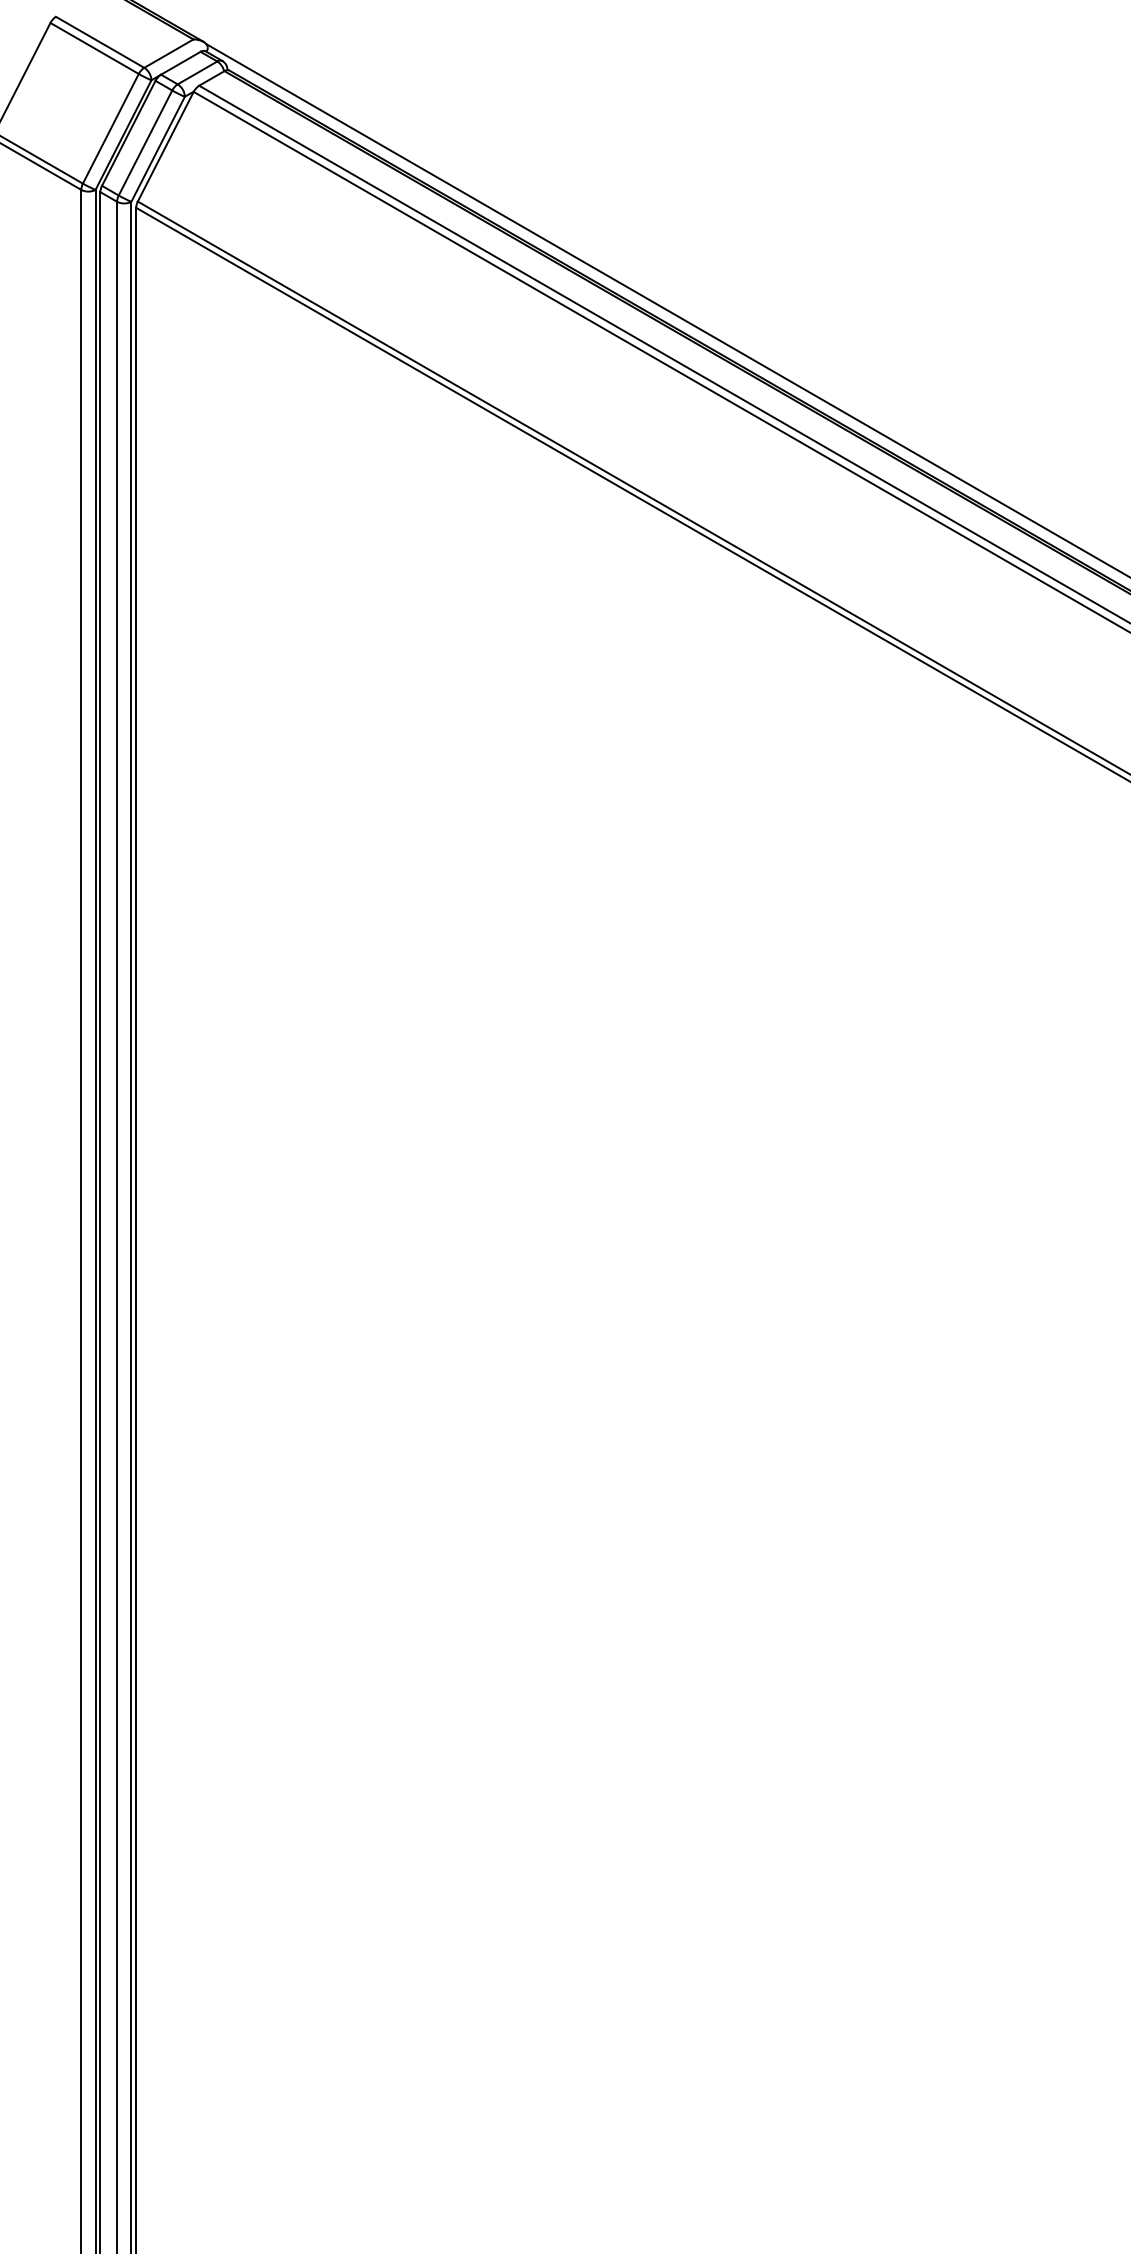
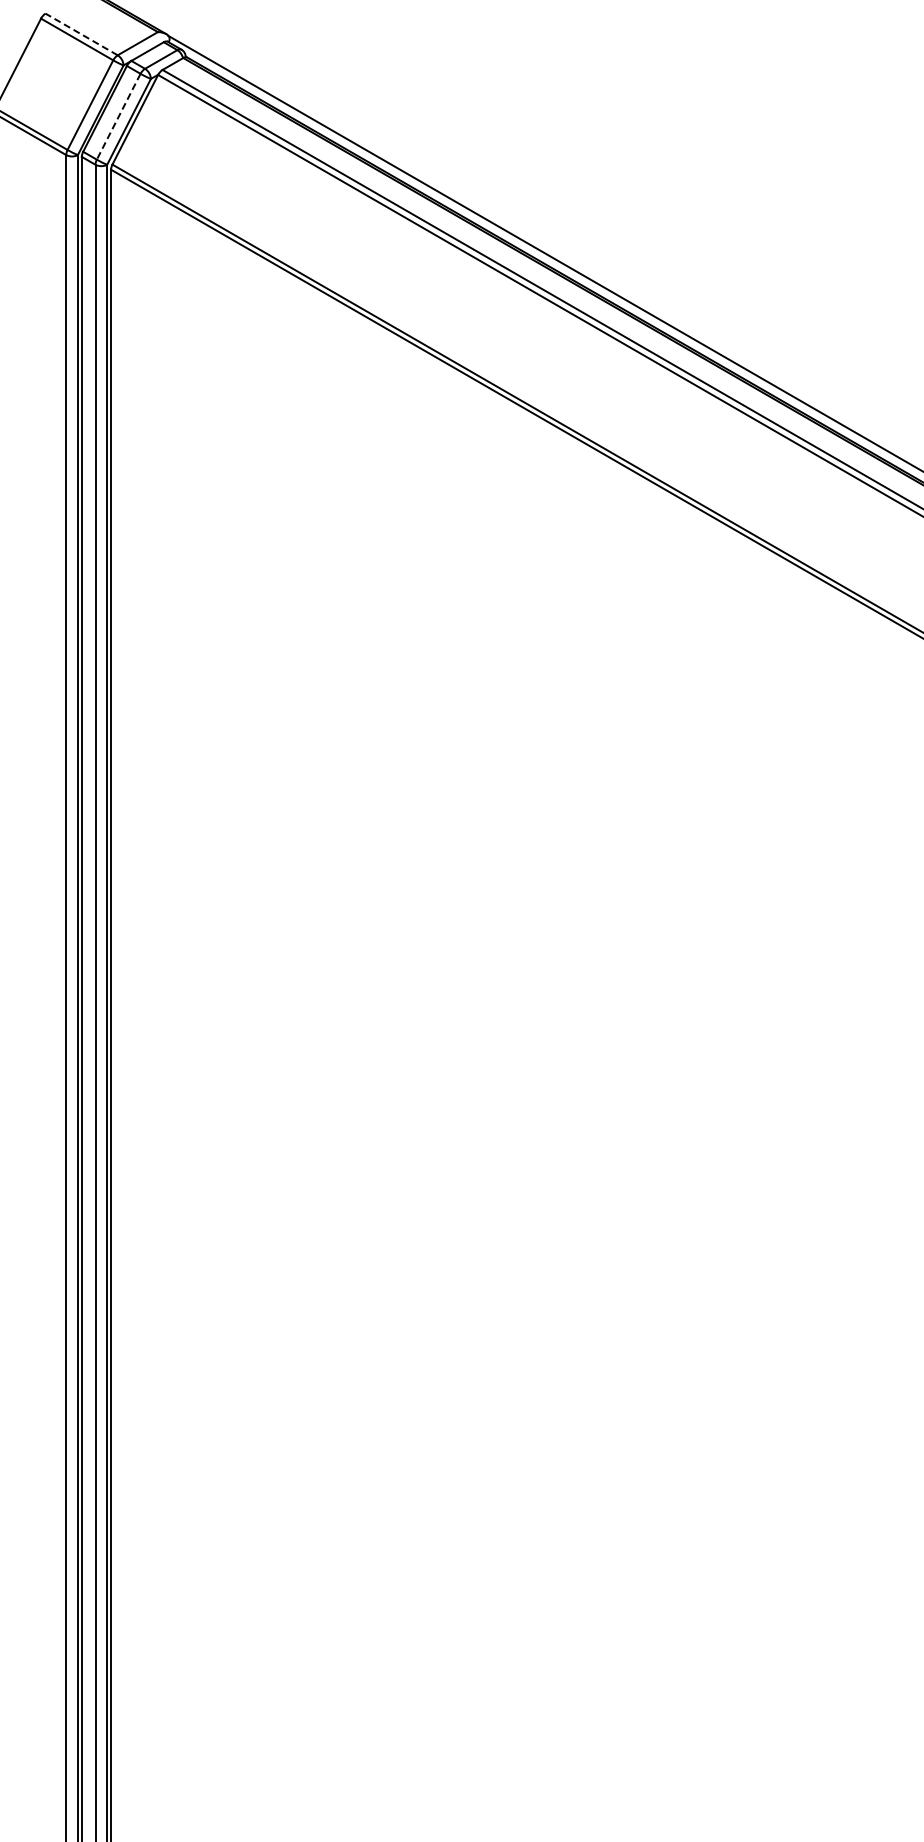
line: (99, 42) -> (81, 34), solid -> dashed
line: (145, 143) -> (118, 117), solid -> dashed

